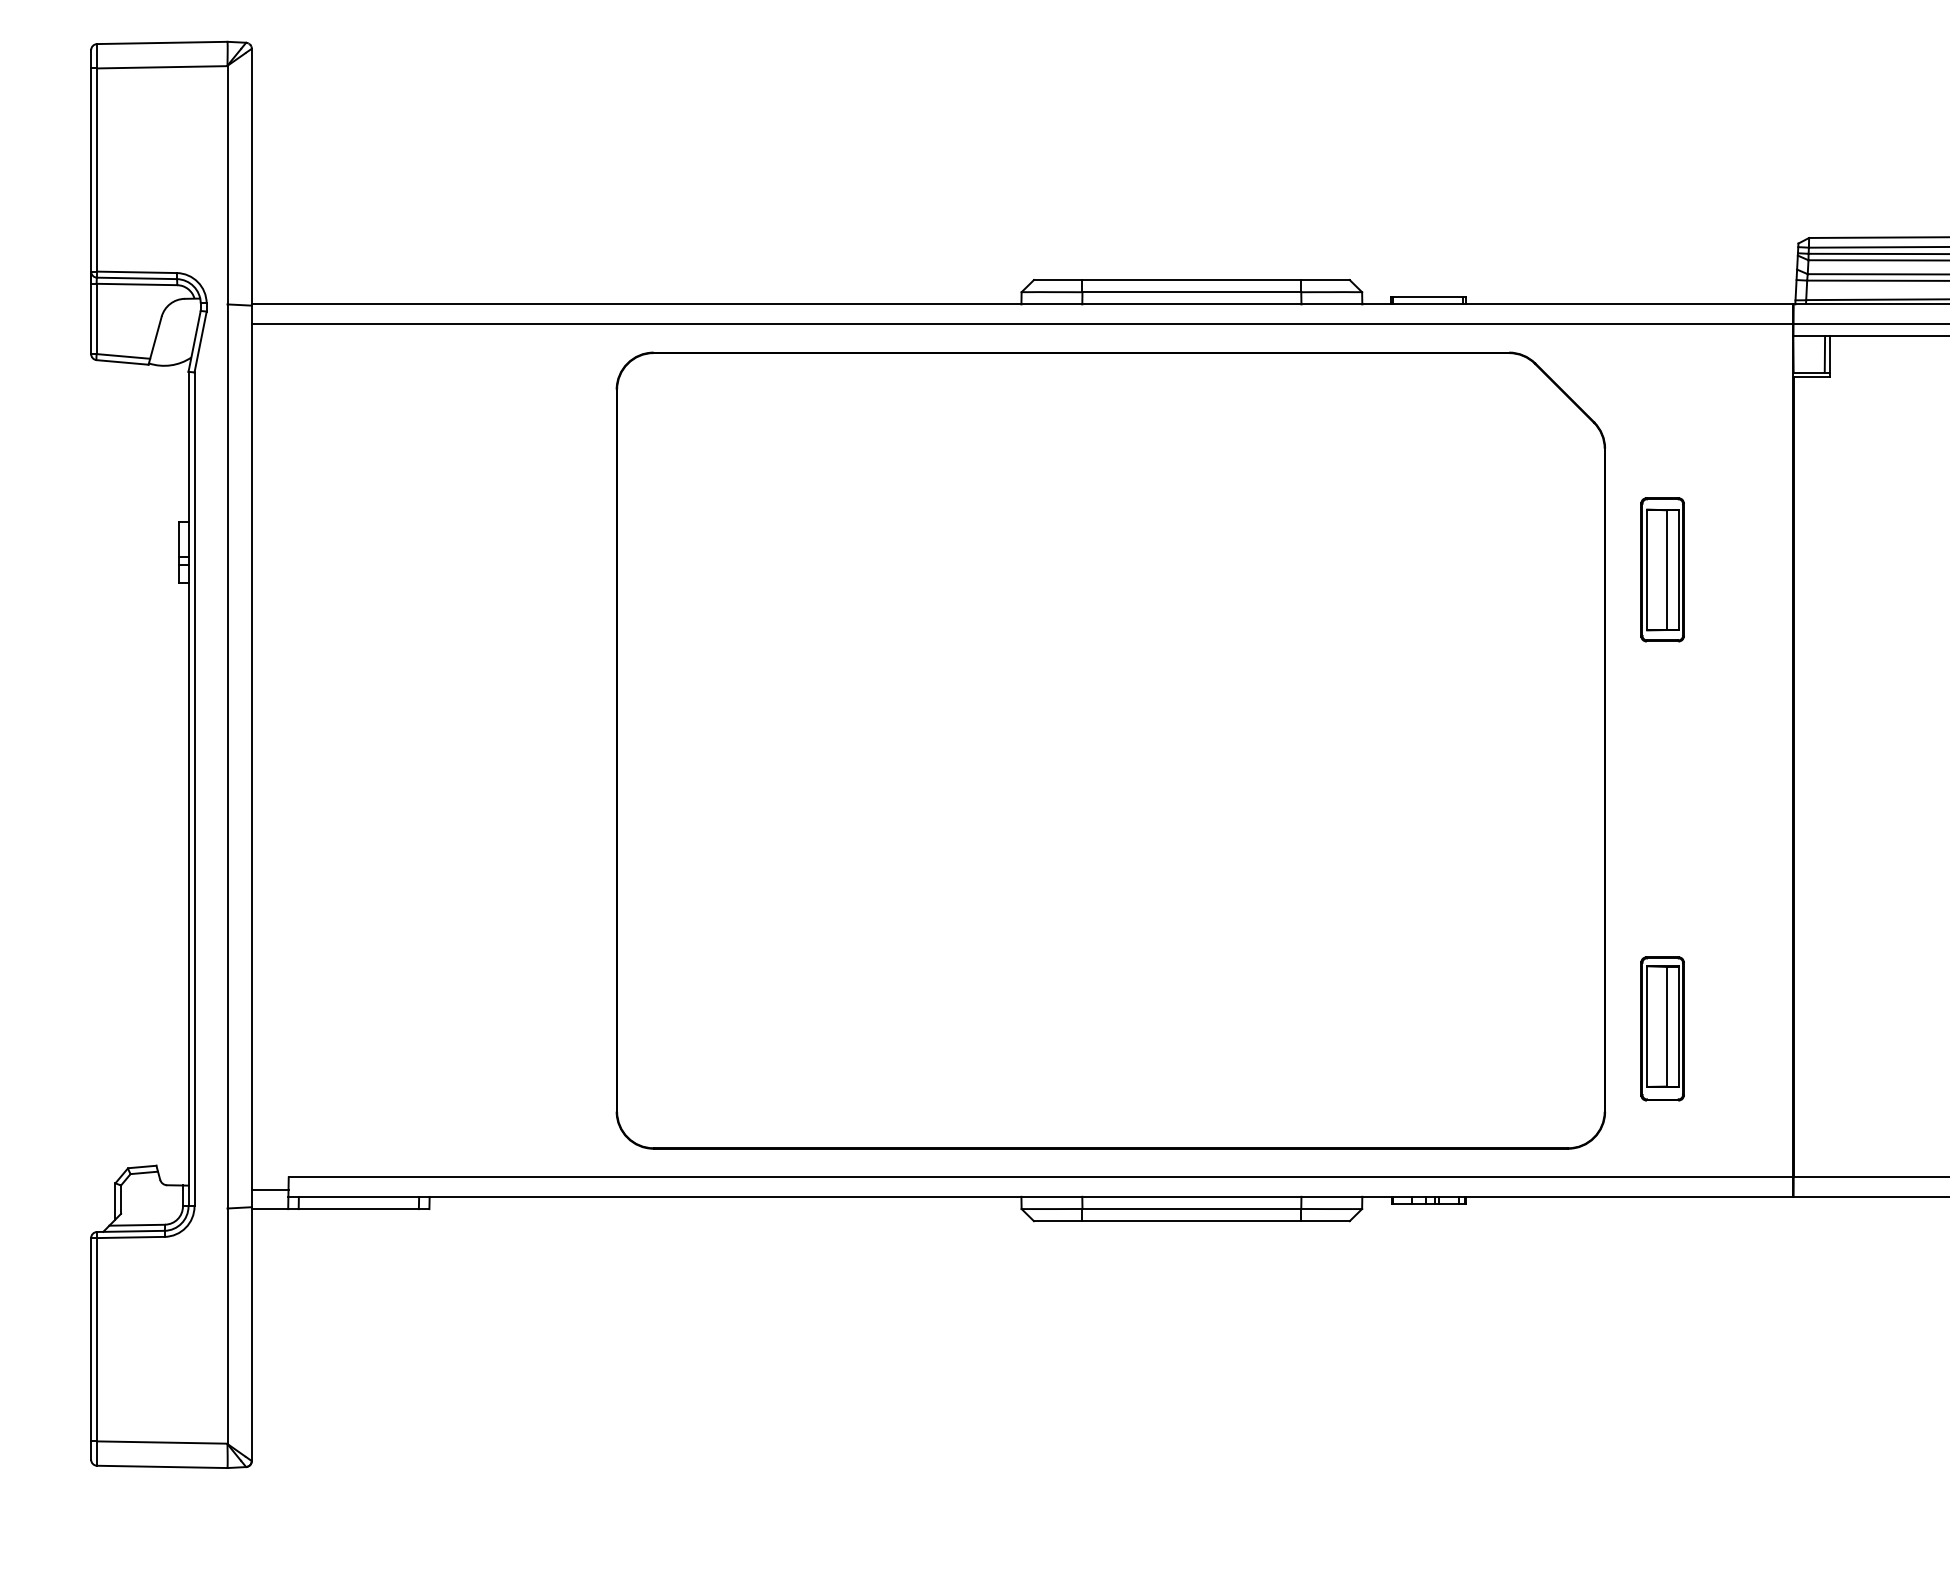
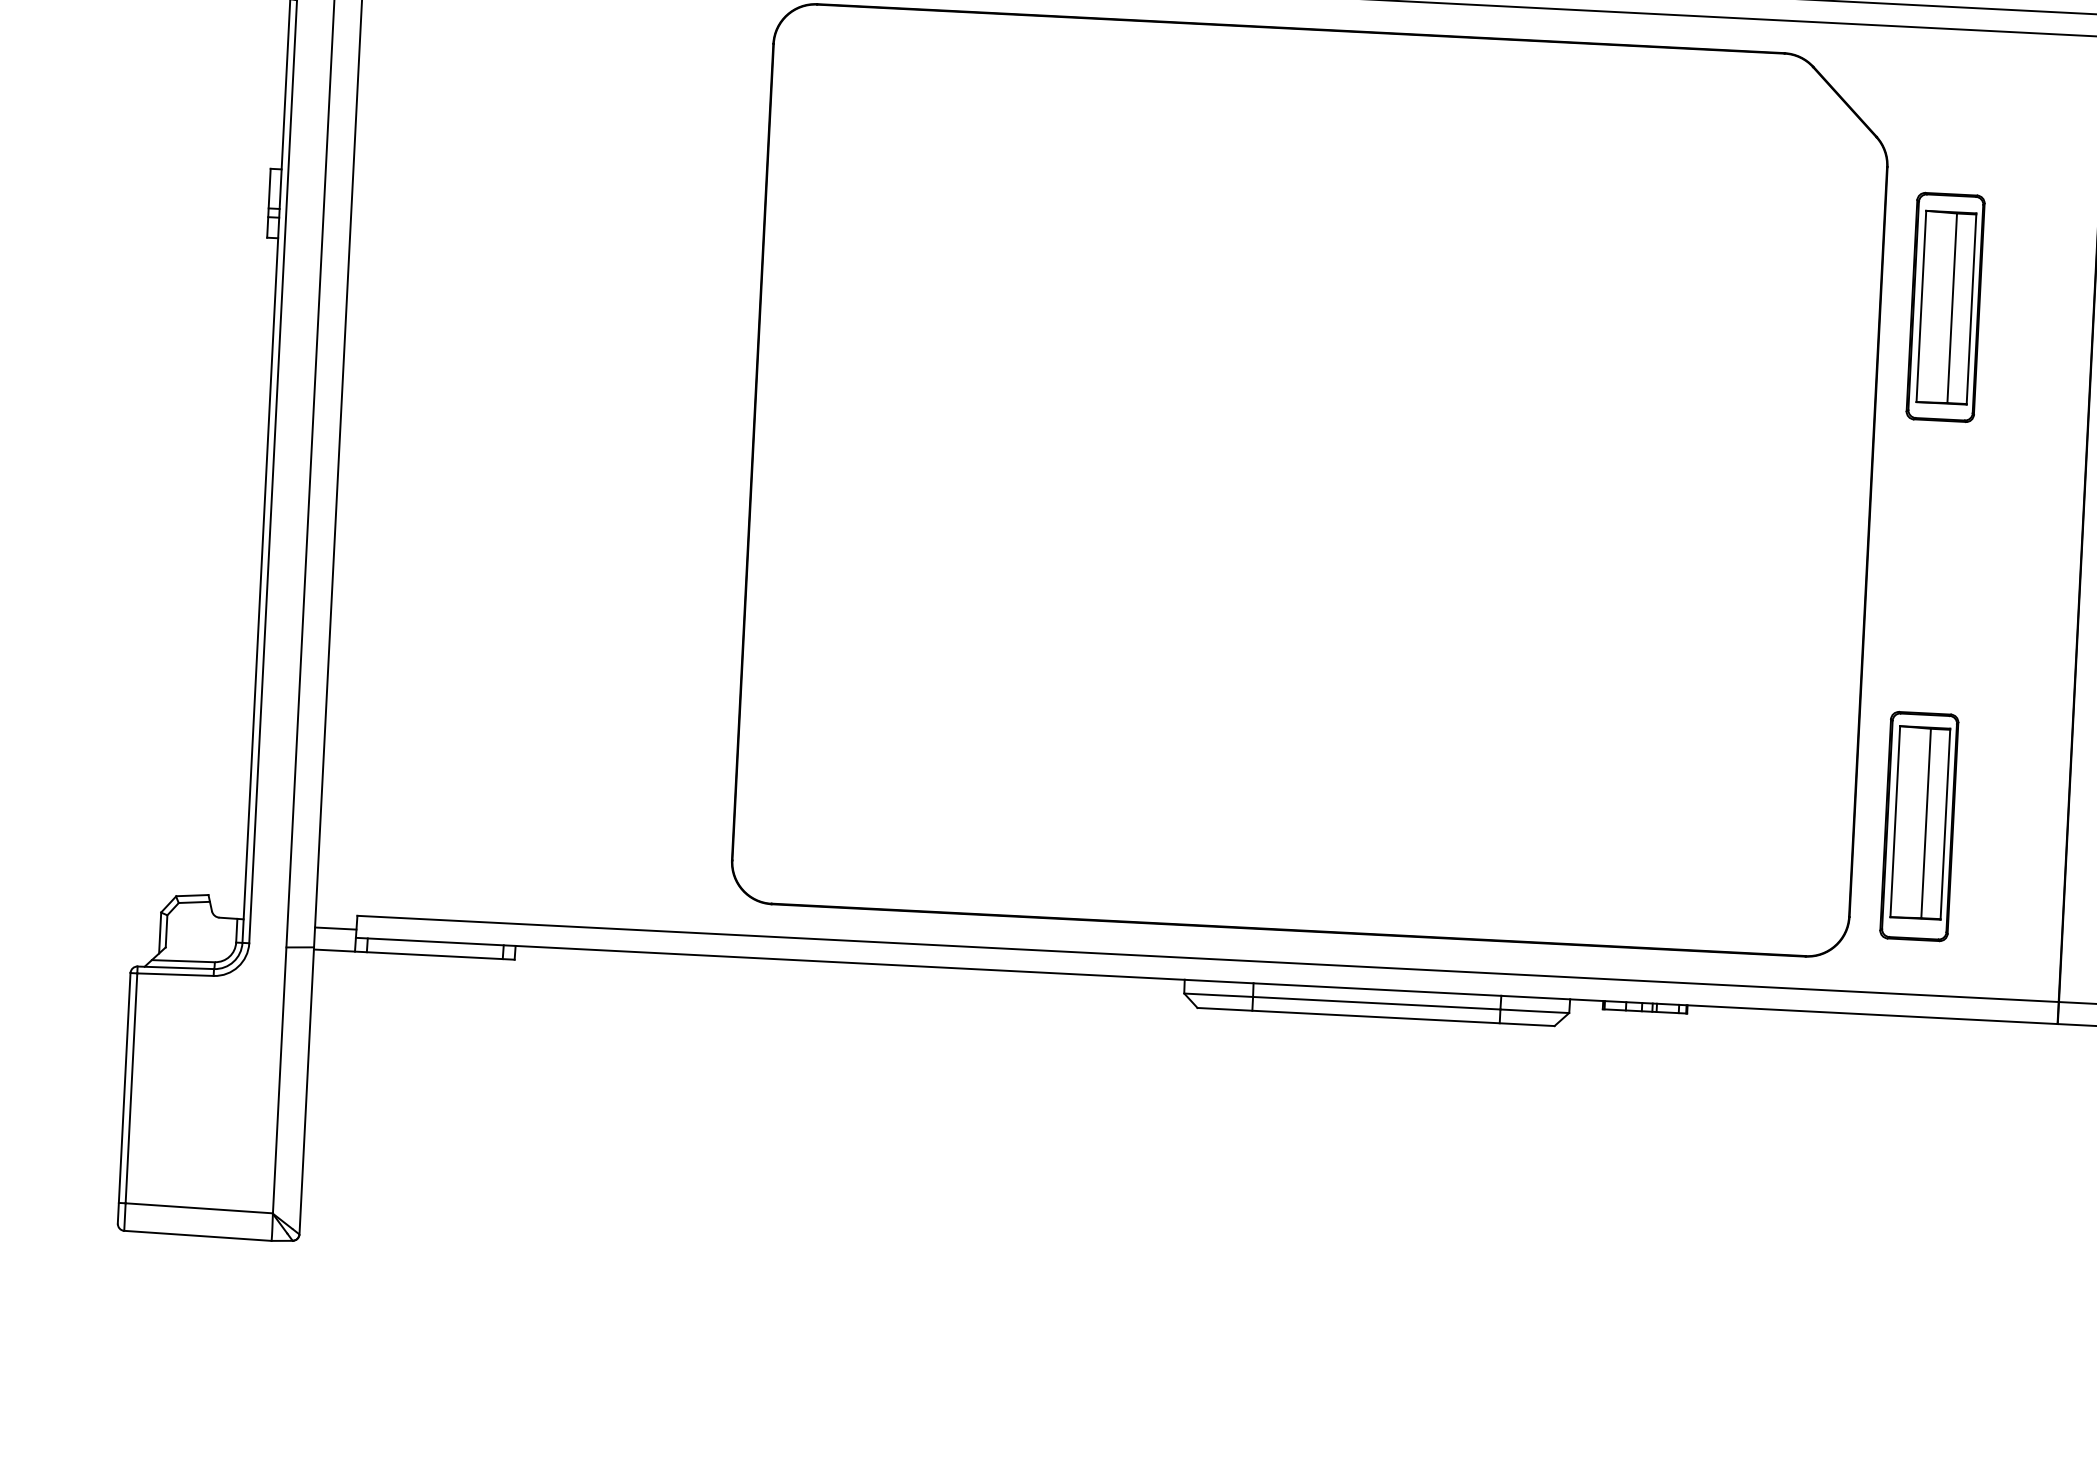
part: (1662, 569) -> (1945, 307), size x1.4
part: (1662, 1028) -> (1919, 826), size x1.4

